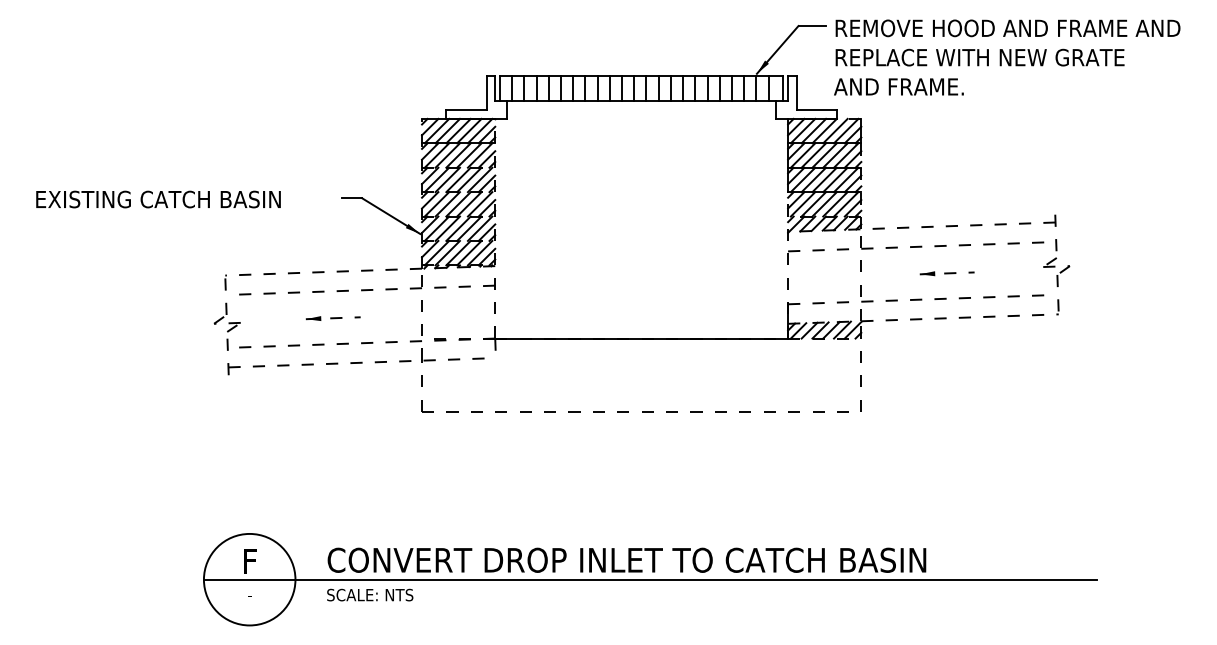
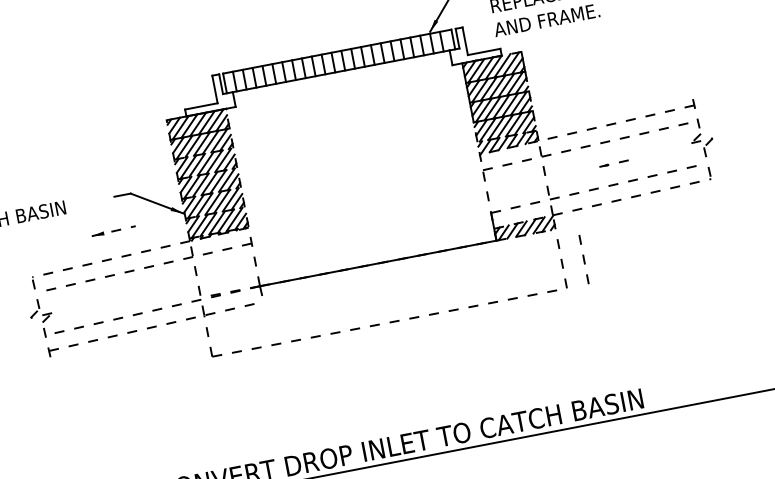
part: (946, 273) -> (614, 163), size x0.7
part: (332, 318) -> (113, 231), moved
line: (887, 381) -> (583, 259), added

